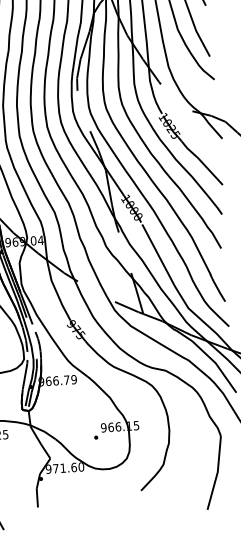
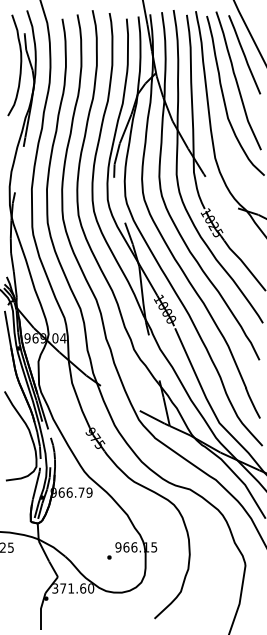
text: (48, 469) -> (55, 588), 971.60 -> 371.60

